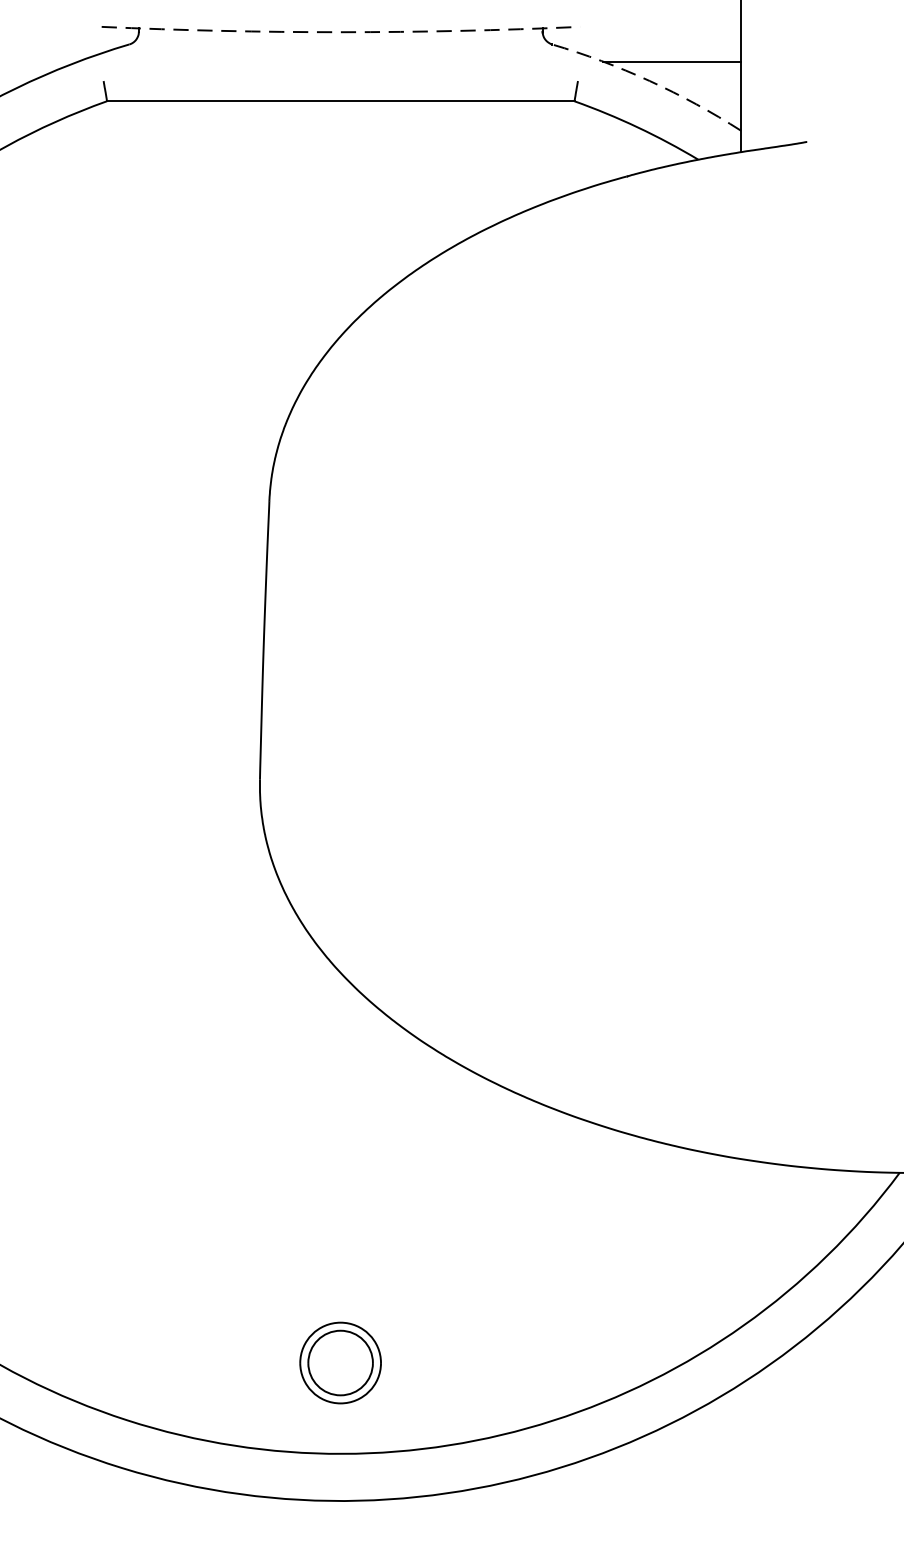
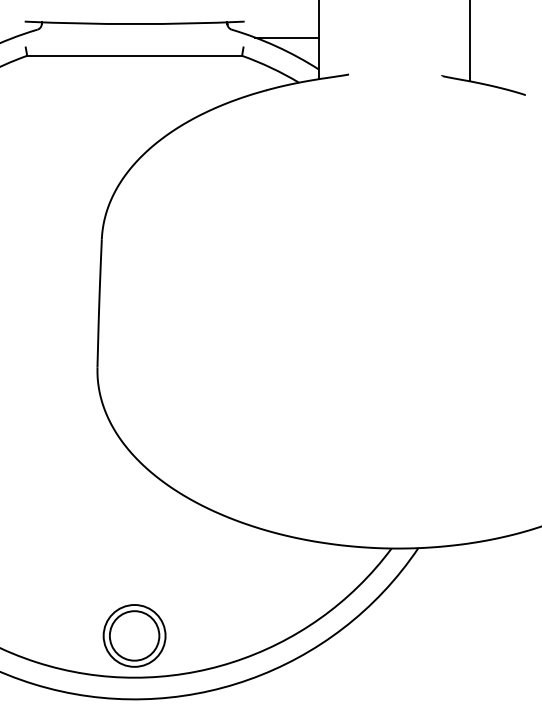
arc: (340, 33) -> (134, 24), dashed -> solid
arc: (649, 80) -> (276, 46), dashed -> solid
part: (340, 1362) -> (134, 635), size x1.67

